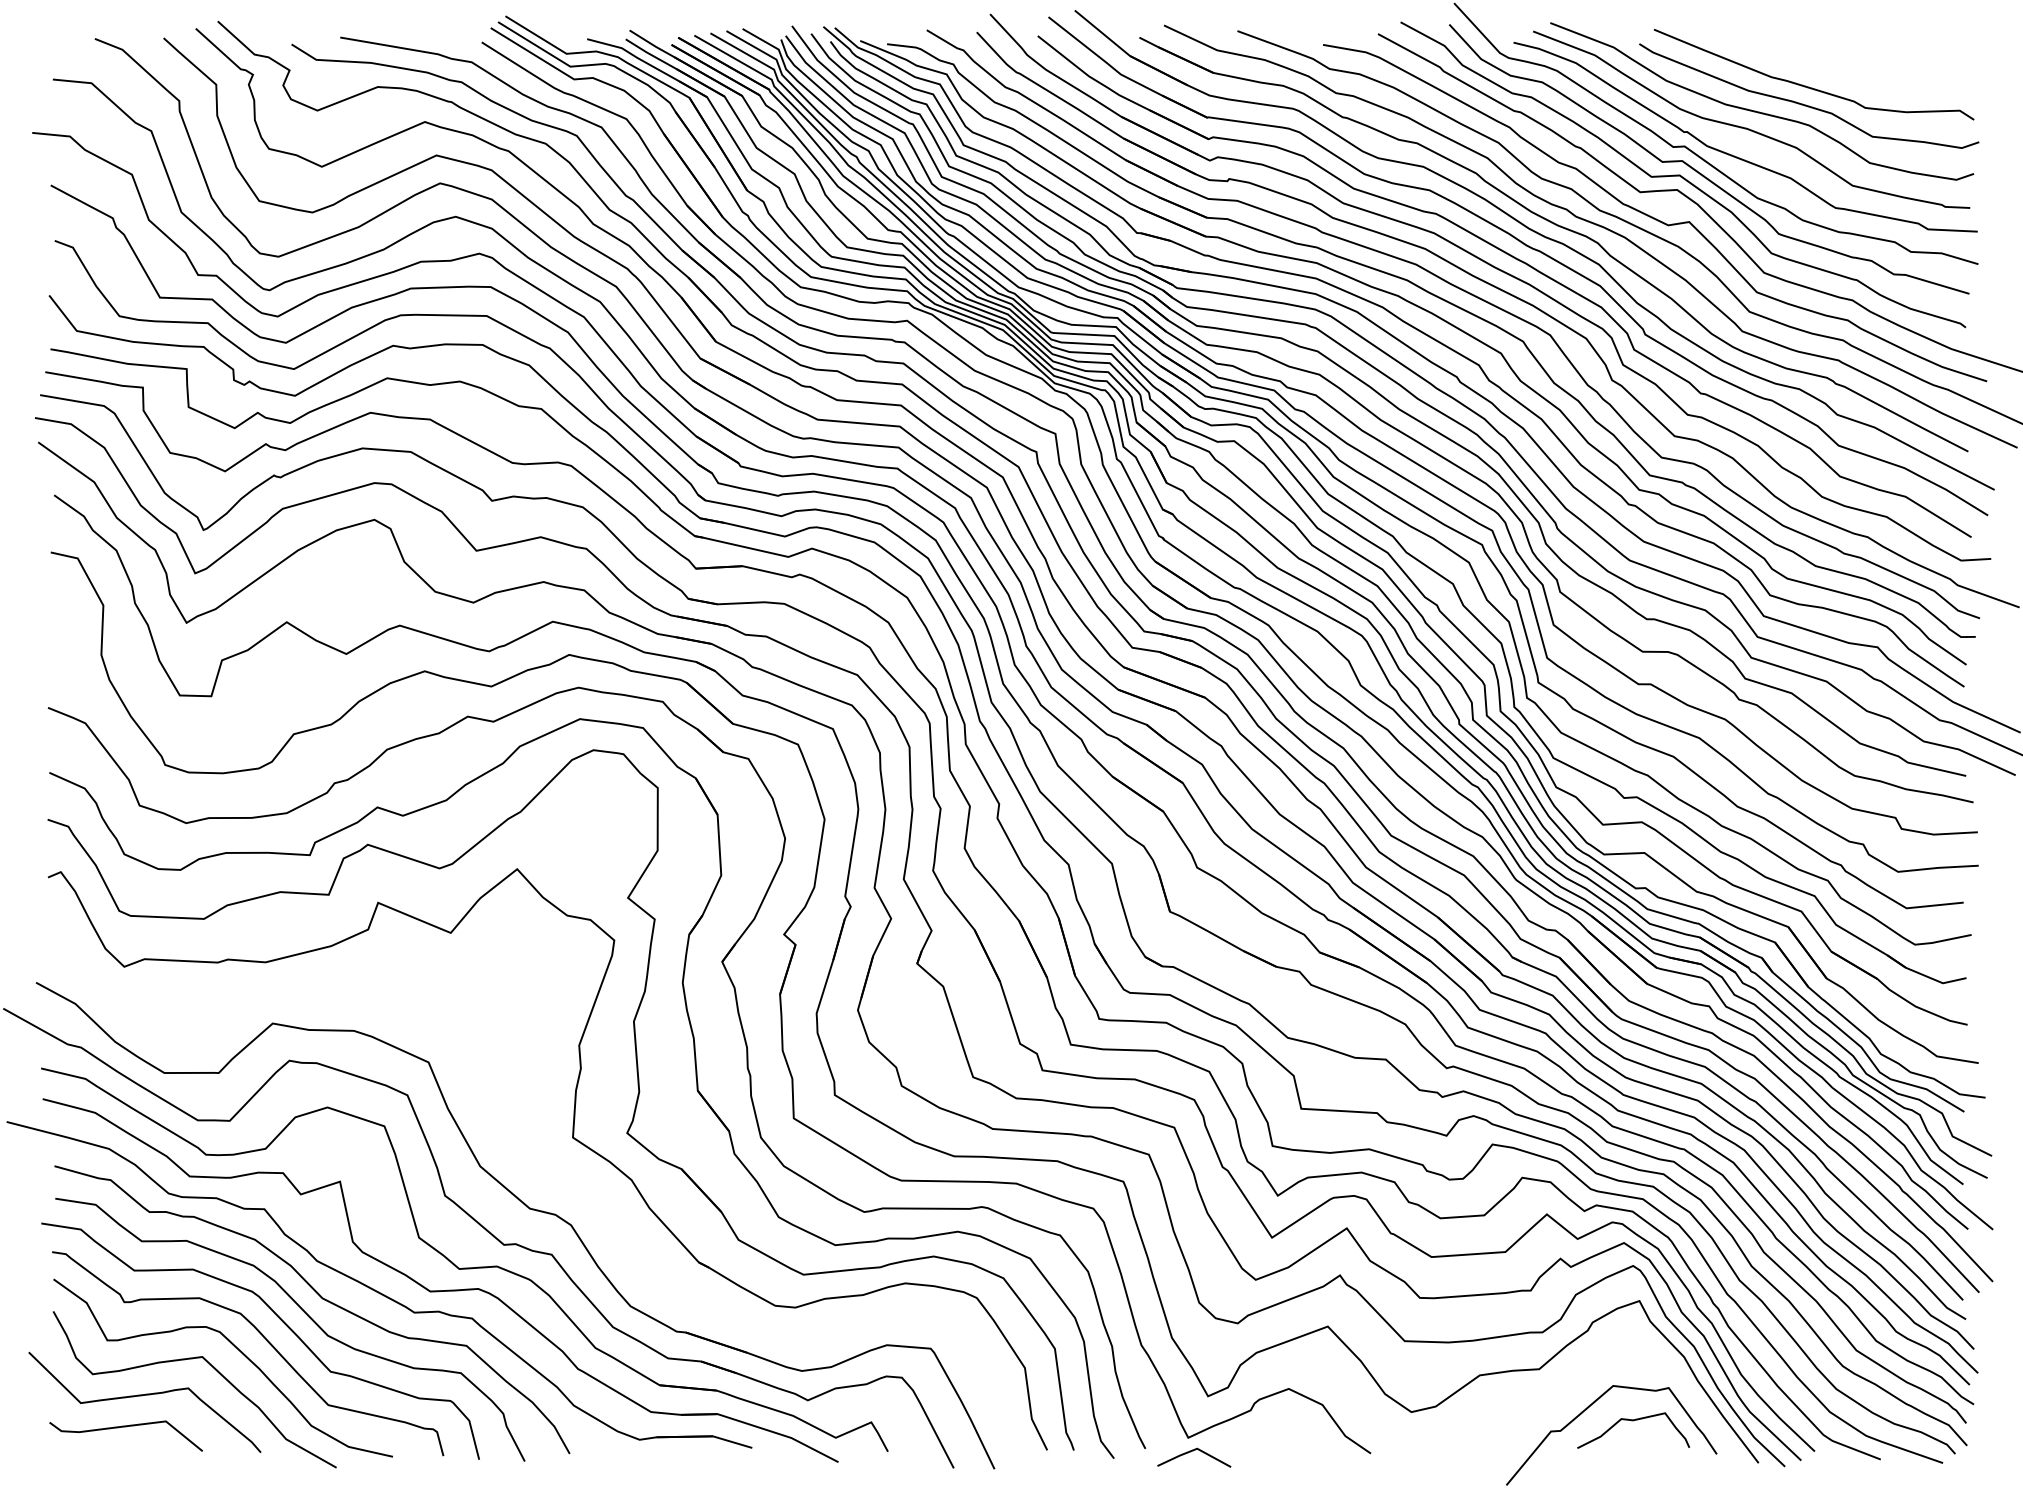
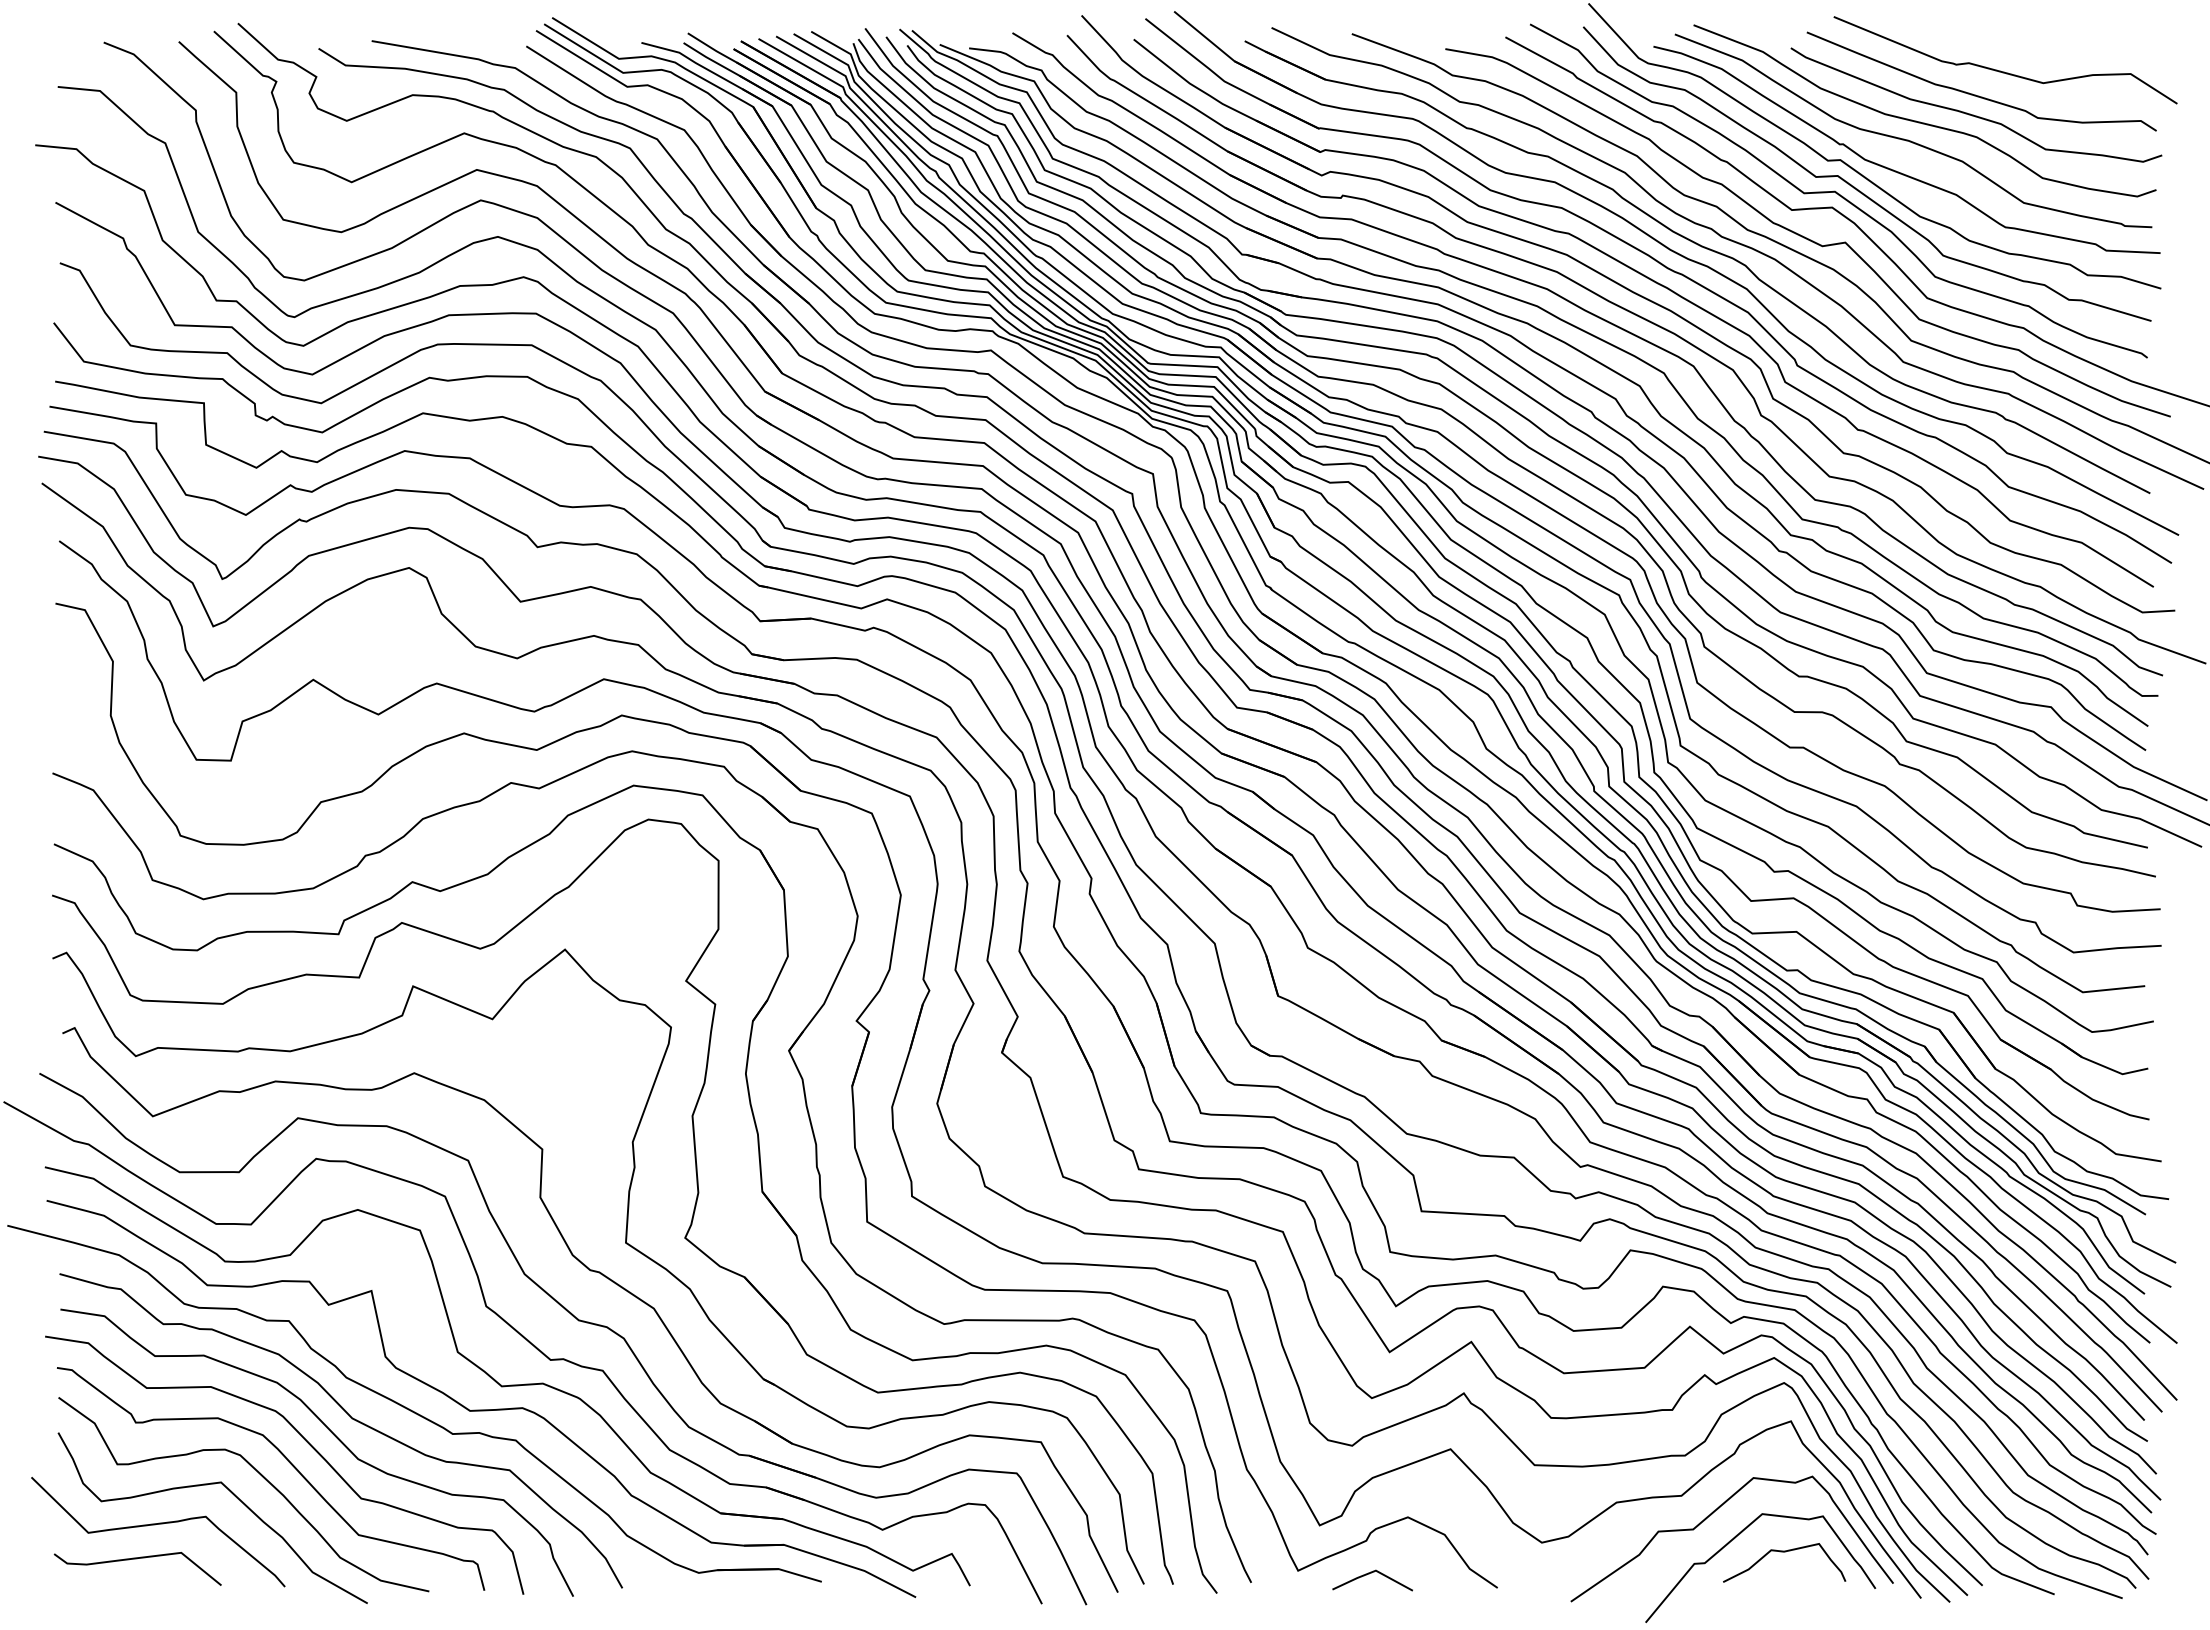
curve: (1834, 65) -> (2004, 71), added
part: (557, 1172) -> (609, 1280), added
curve: (1566, 1387) -> (1711, 1515), added
line: (1191, 1452) -> (1369, 1574), moved

